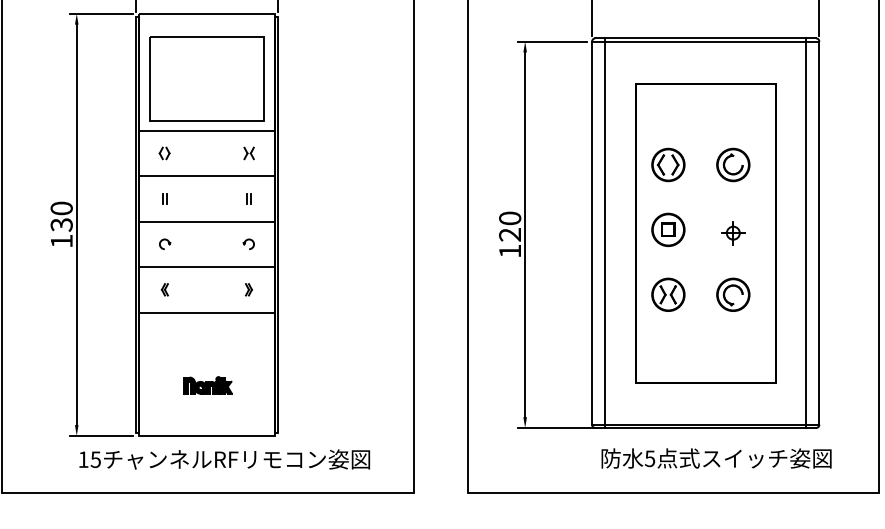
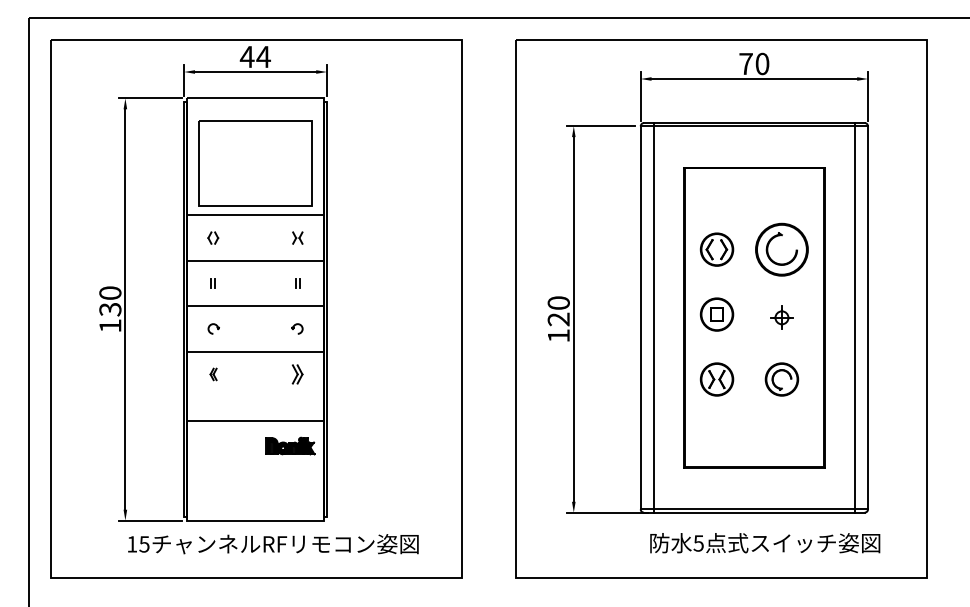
part: (732, 164) -> (781, 249), size x1.6
part: (248, 289) -> (297, 374), size x1.6
line: (206, 312) -> (255, 421), moved
part: (207, 384) -> (290, 445), moved

